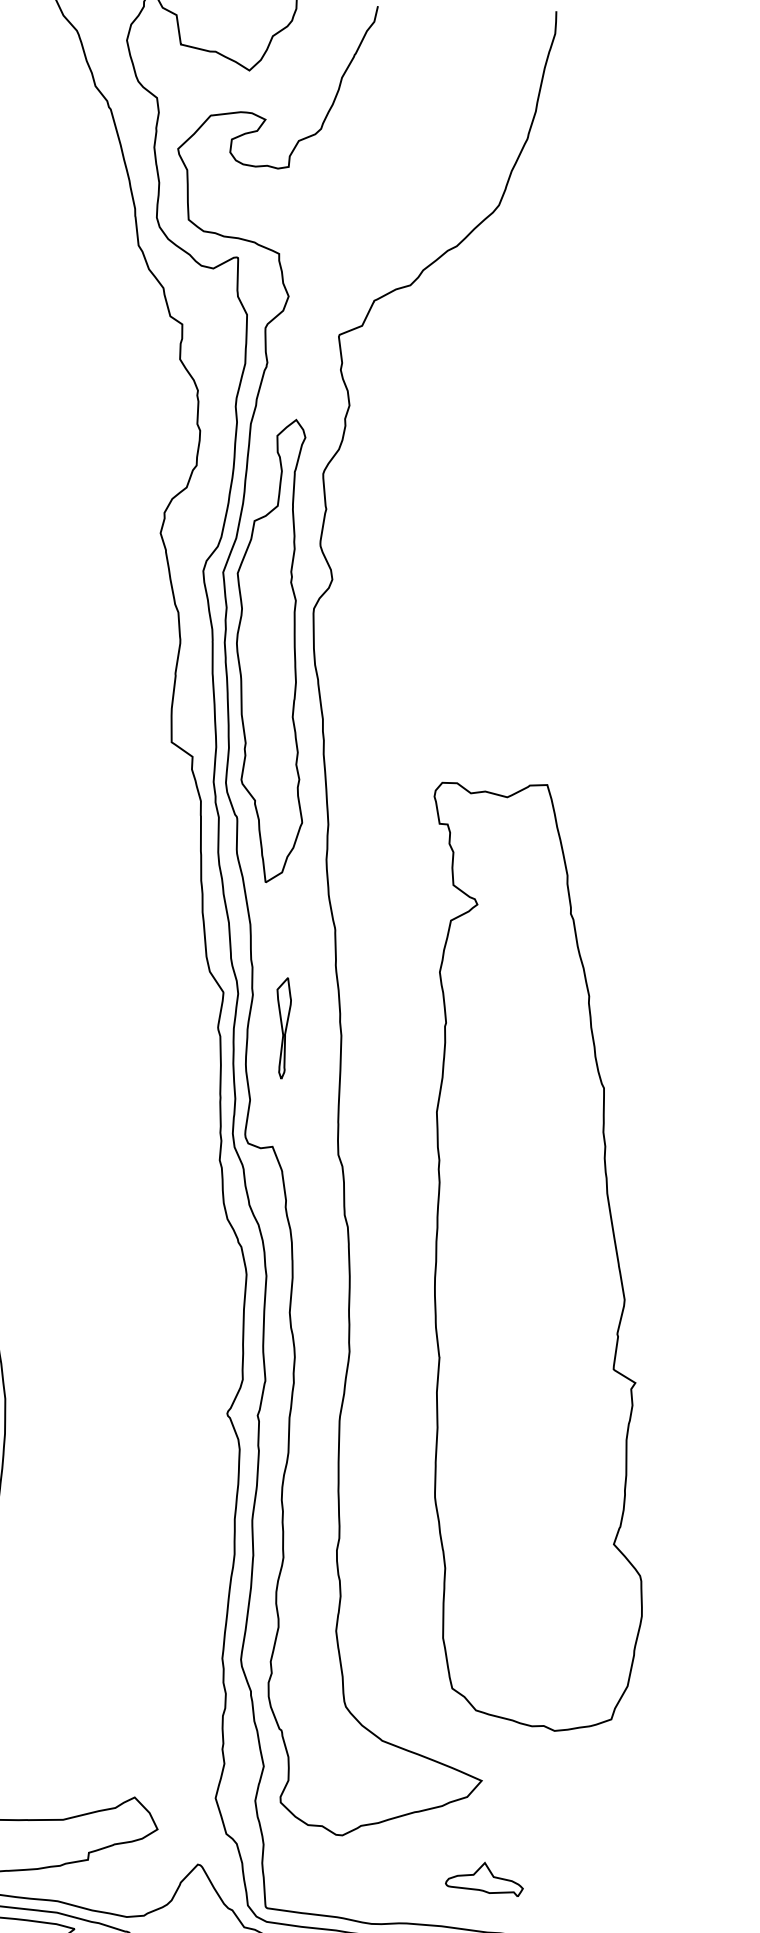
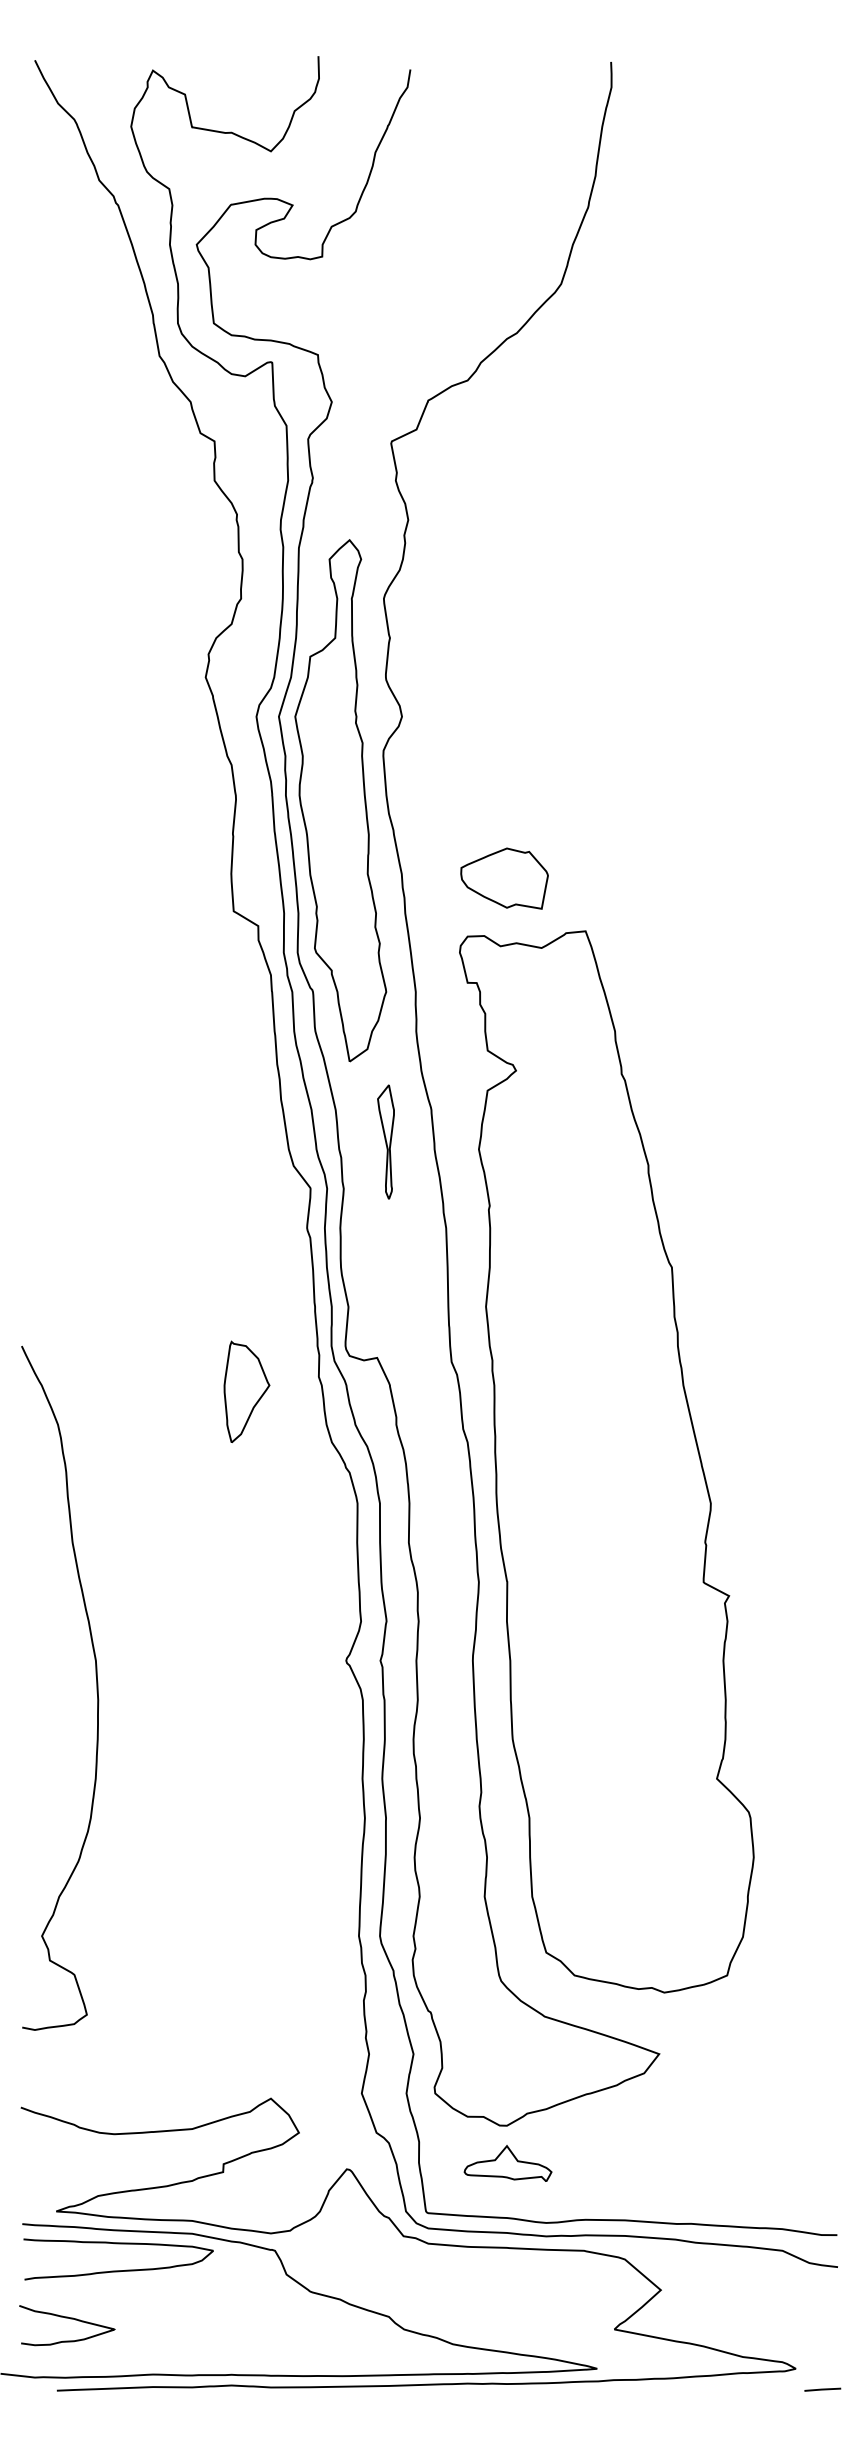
part: (413, 729) -> (504, 878), added
part: (281, 1027) -> (385, 1141), moved
part: (154, 1168) -> (246, 1391), added
part: (534, 1256) -> (606, 1461), moved
part: (484, 1878) -> (507, 2163), moved

